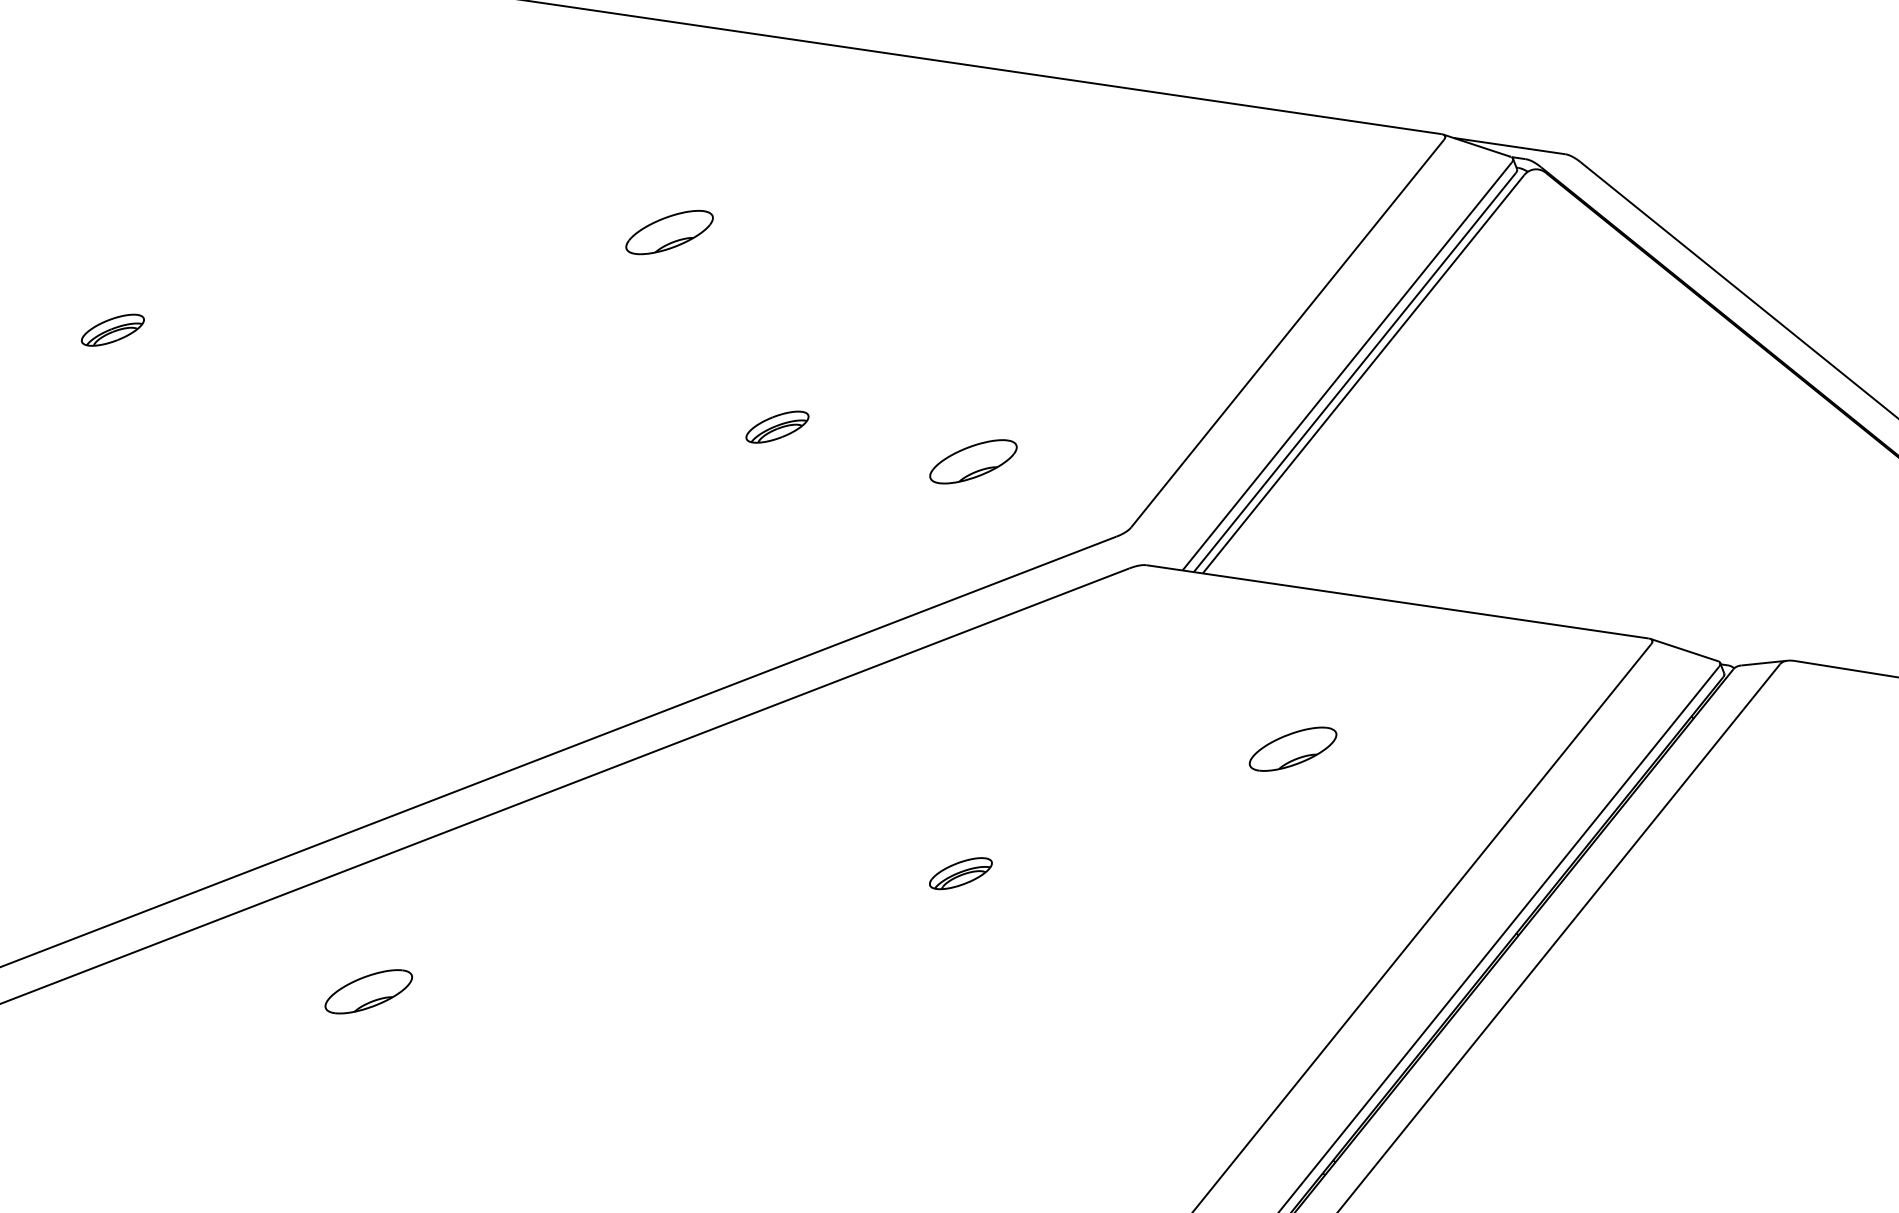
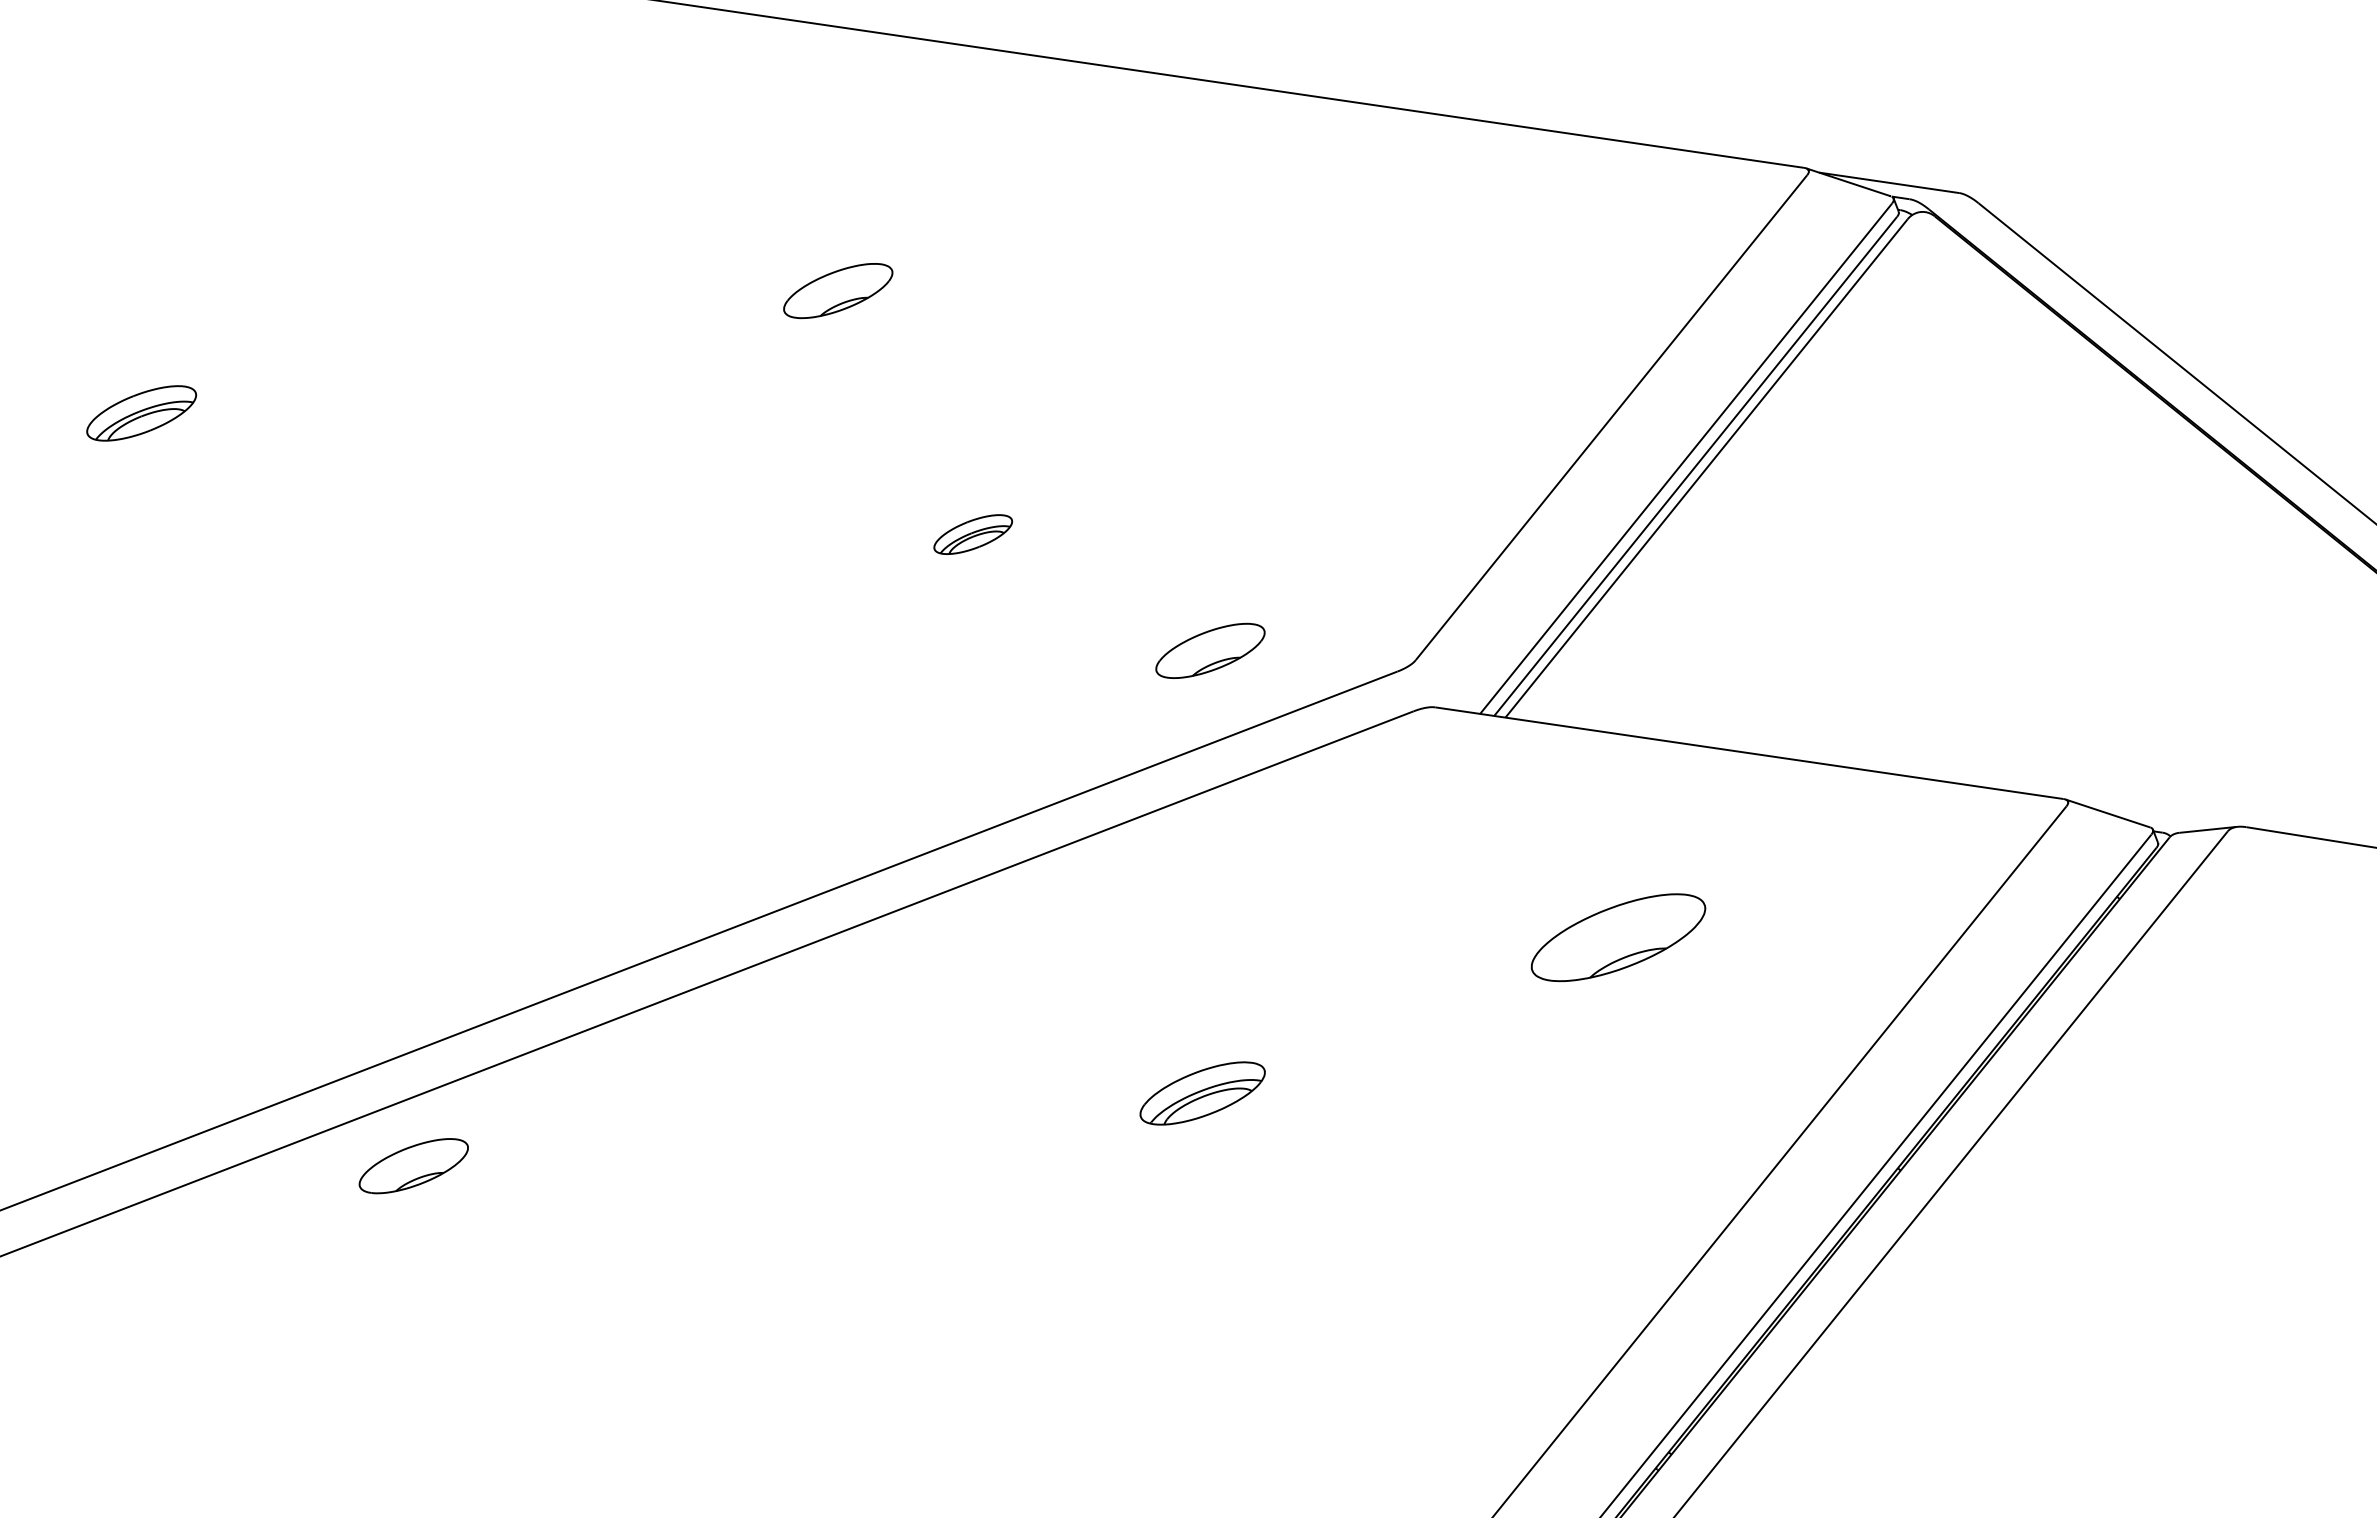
part: (112, 329) -> (141, 412), size x1.4
part: (973, 461) -> (1210, 650), moved
part: (1293, 749) -> (1618, 937), size x1.6
part: (960, 872) -> (1202, 1092), size x1.6
part: (368, 992) -> (413, 1166), moved

